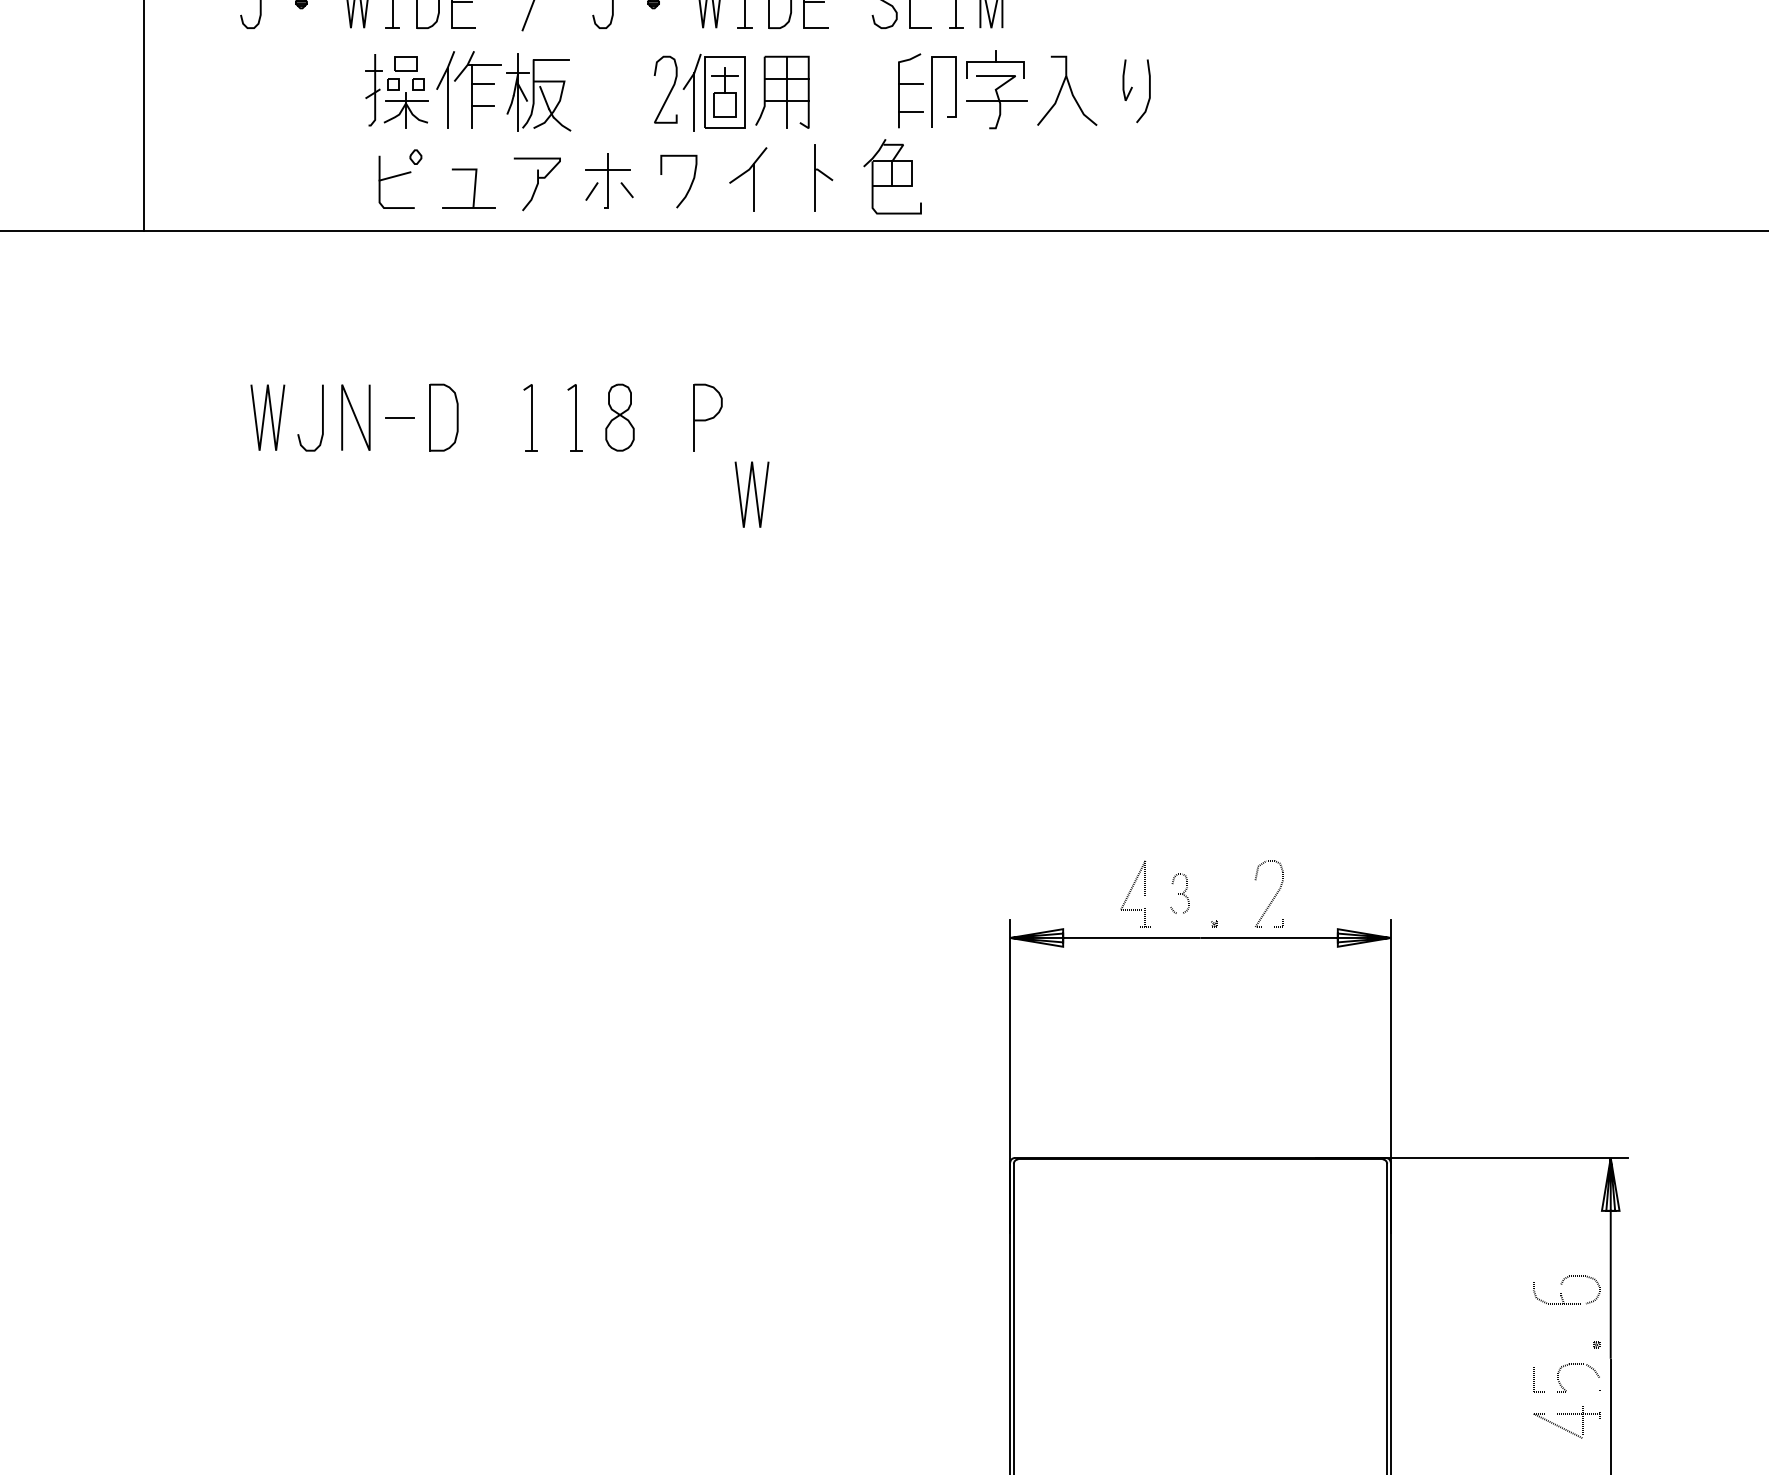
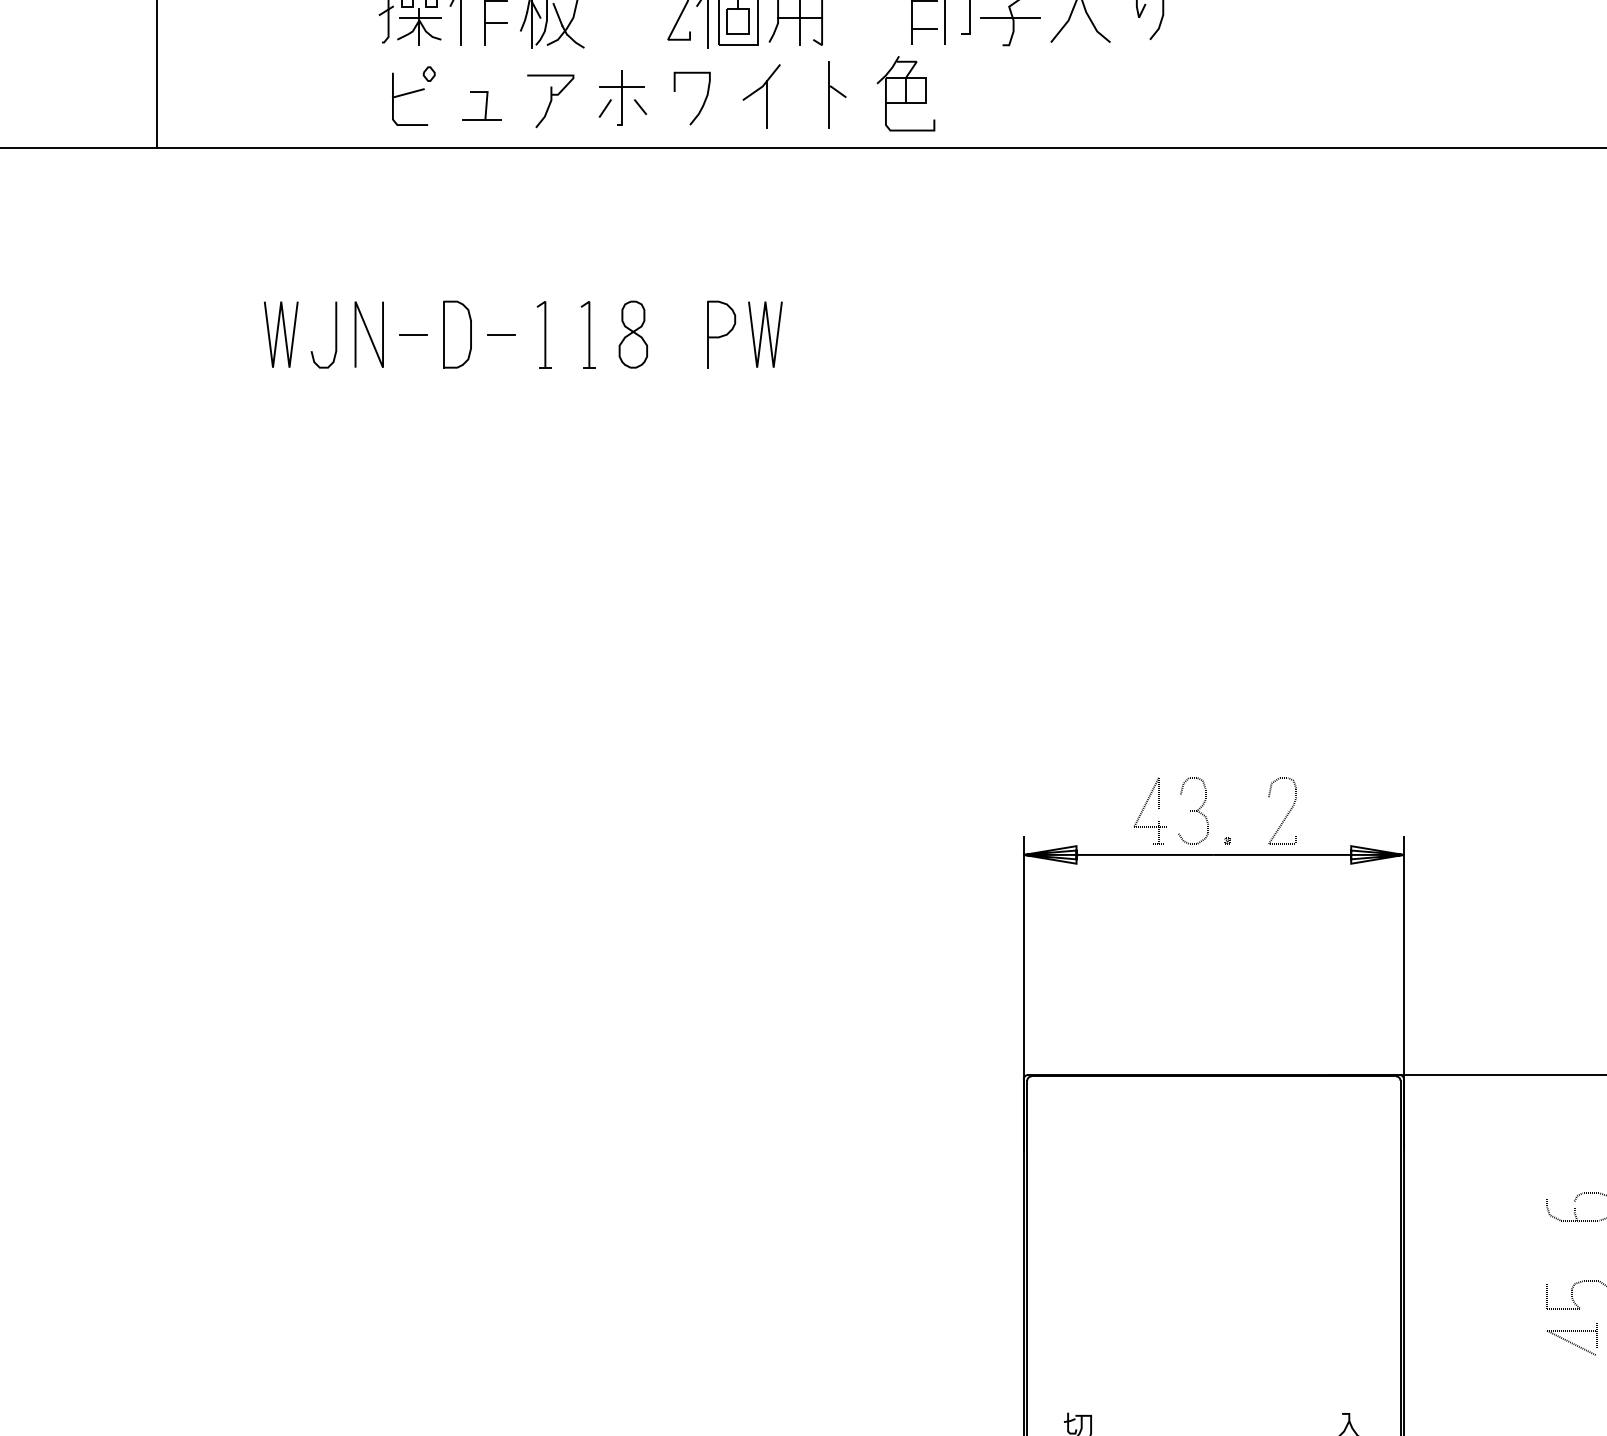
part: (468, 188) -> (481, 105), size x0.71
line: (487, 417) -> (500, 334), added
line: (749, 492) -> (762, 332), moved
part: (1179, 893) -> (1192, 810), size x1.67

